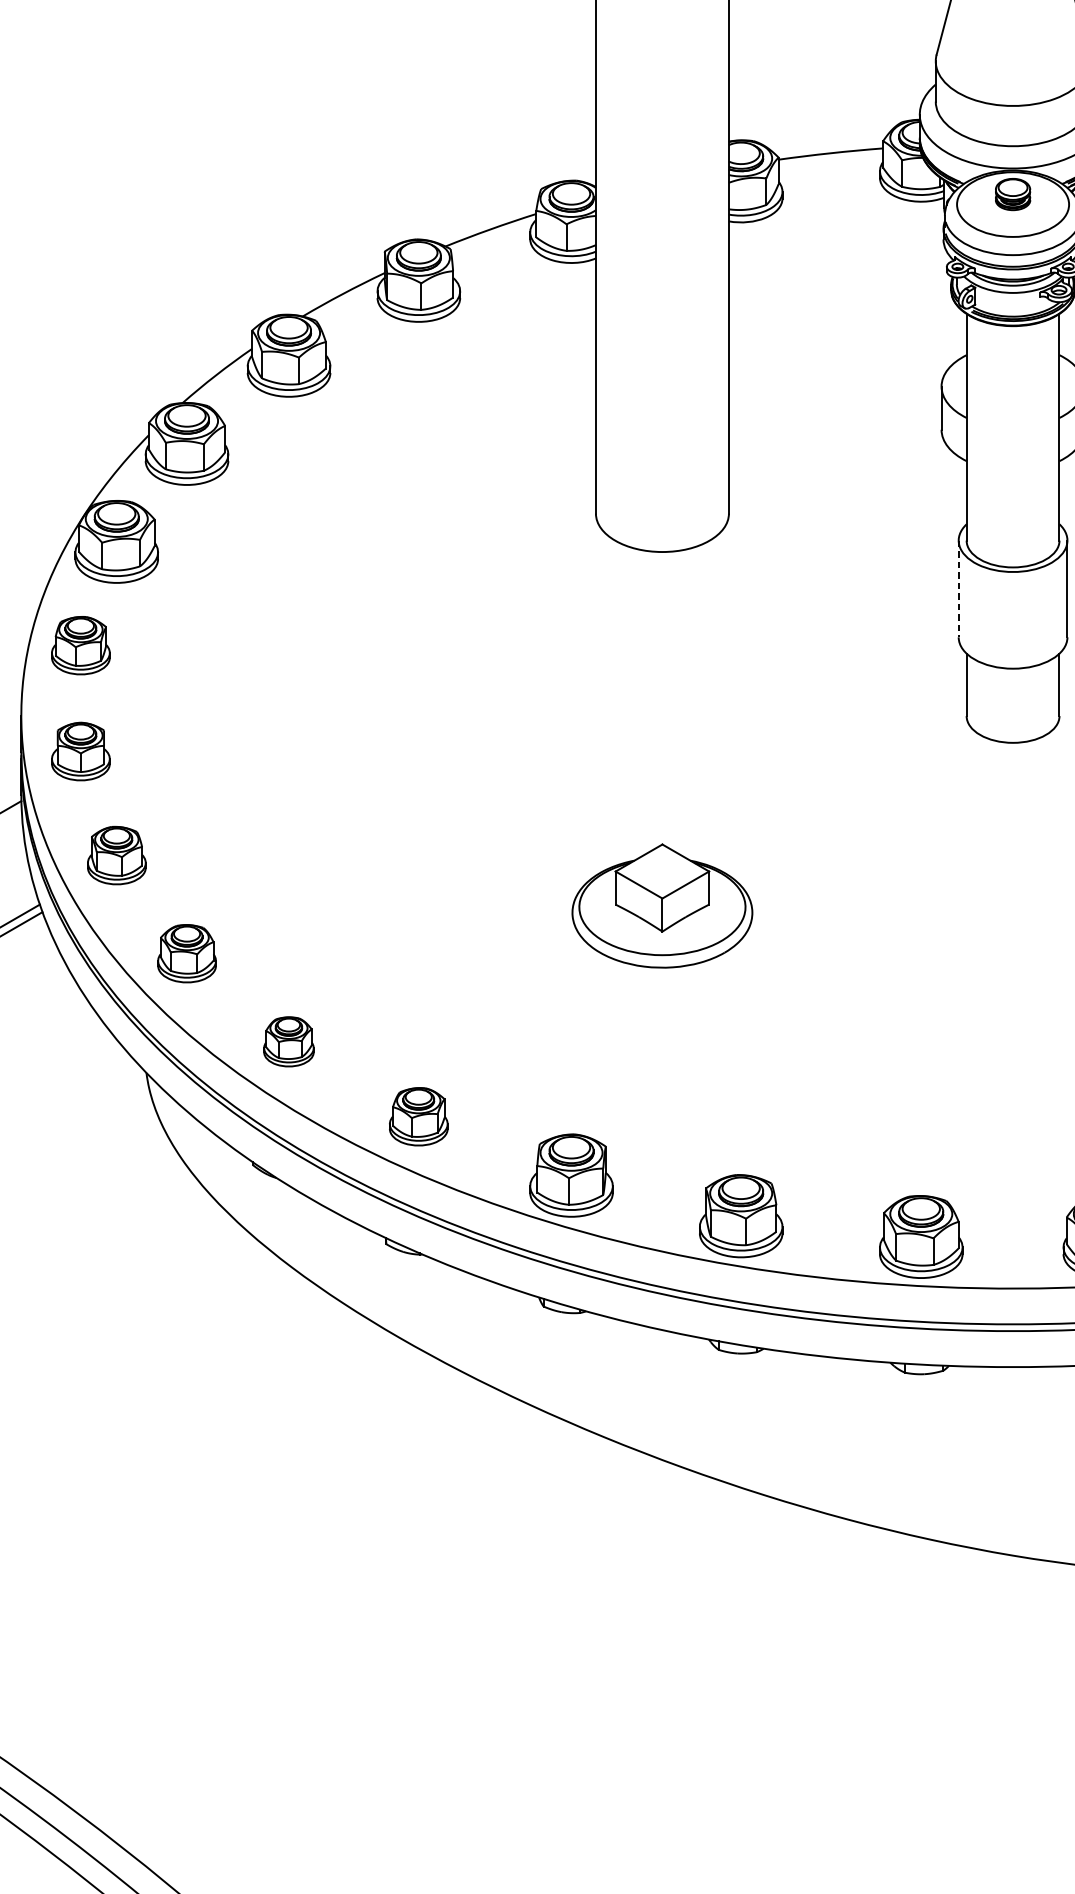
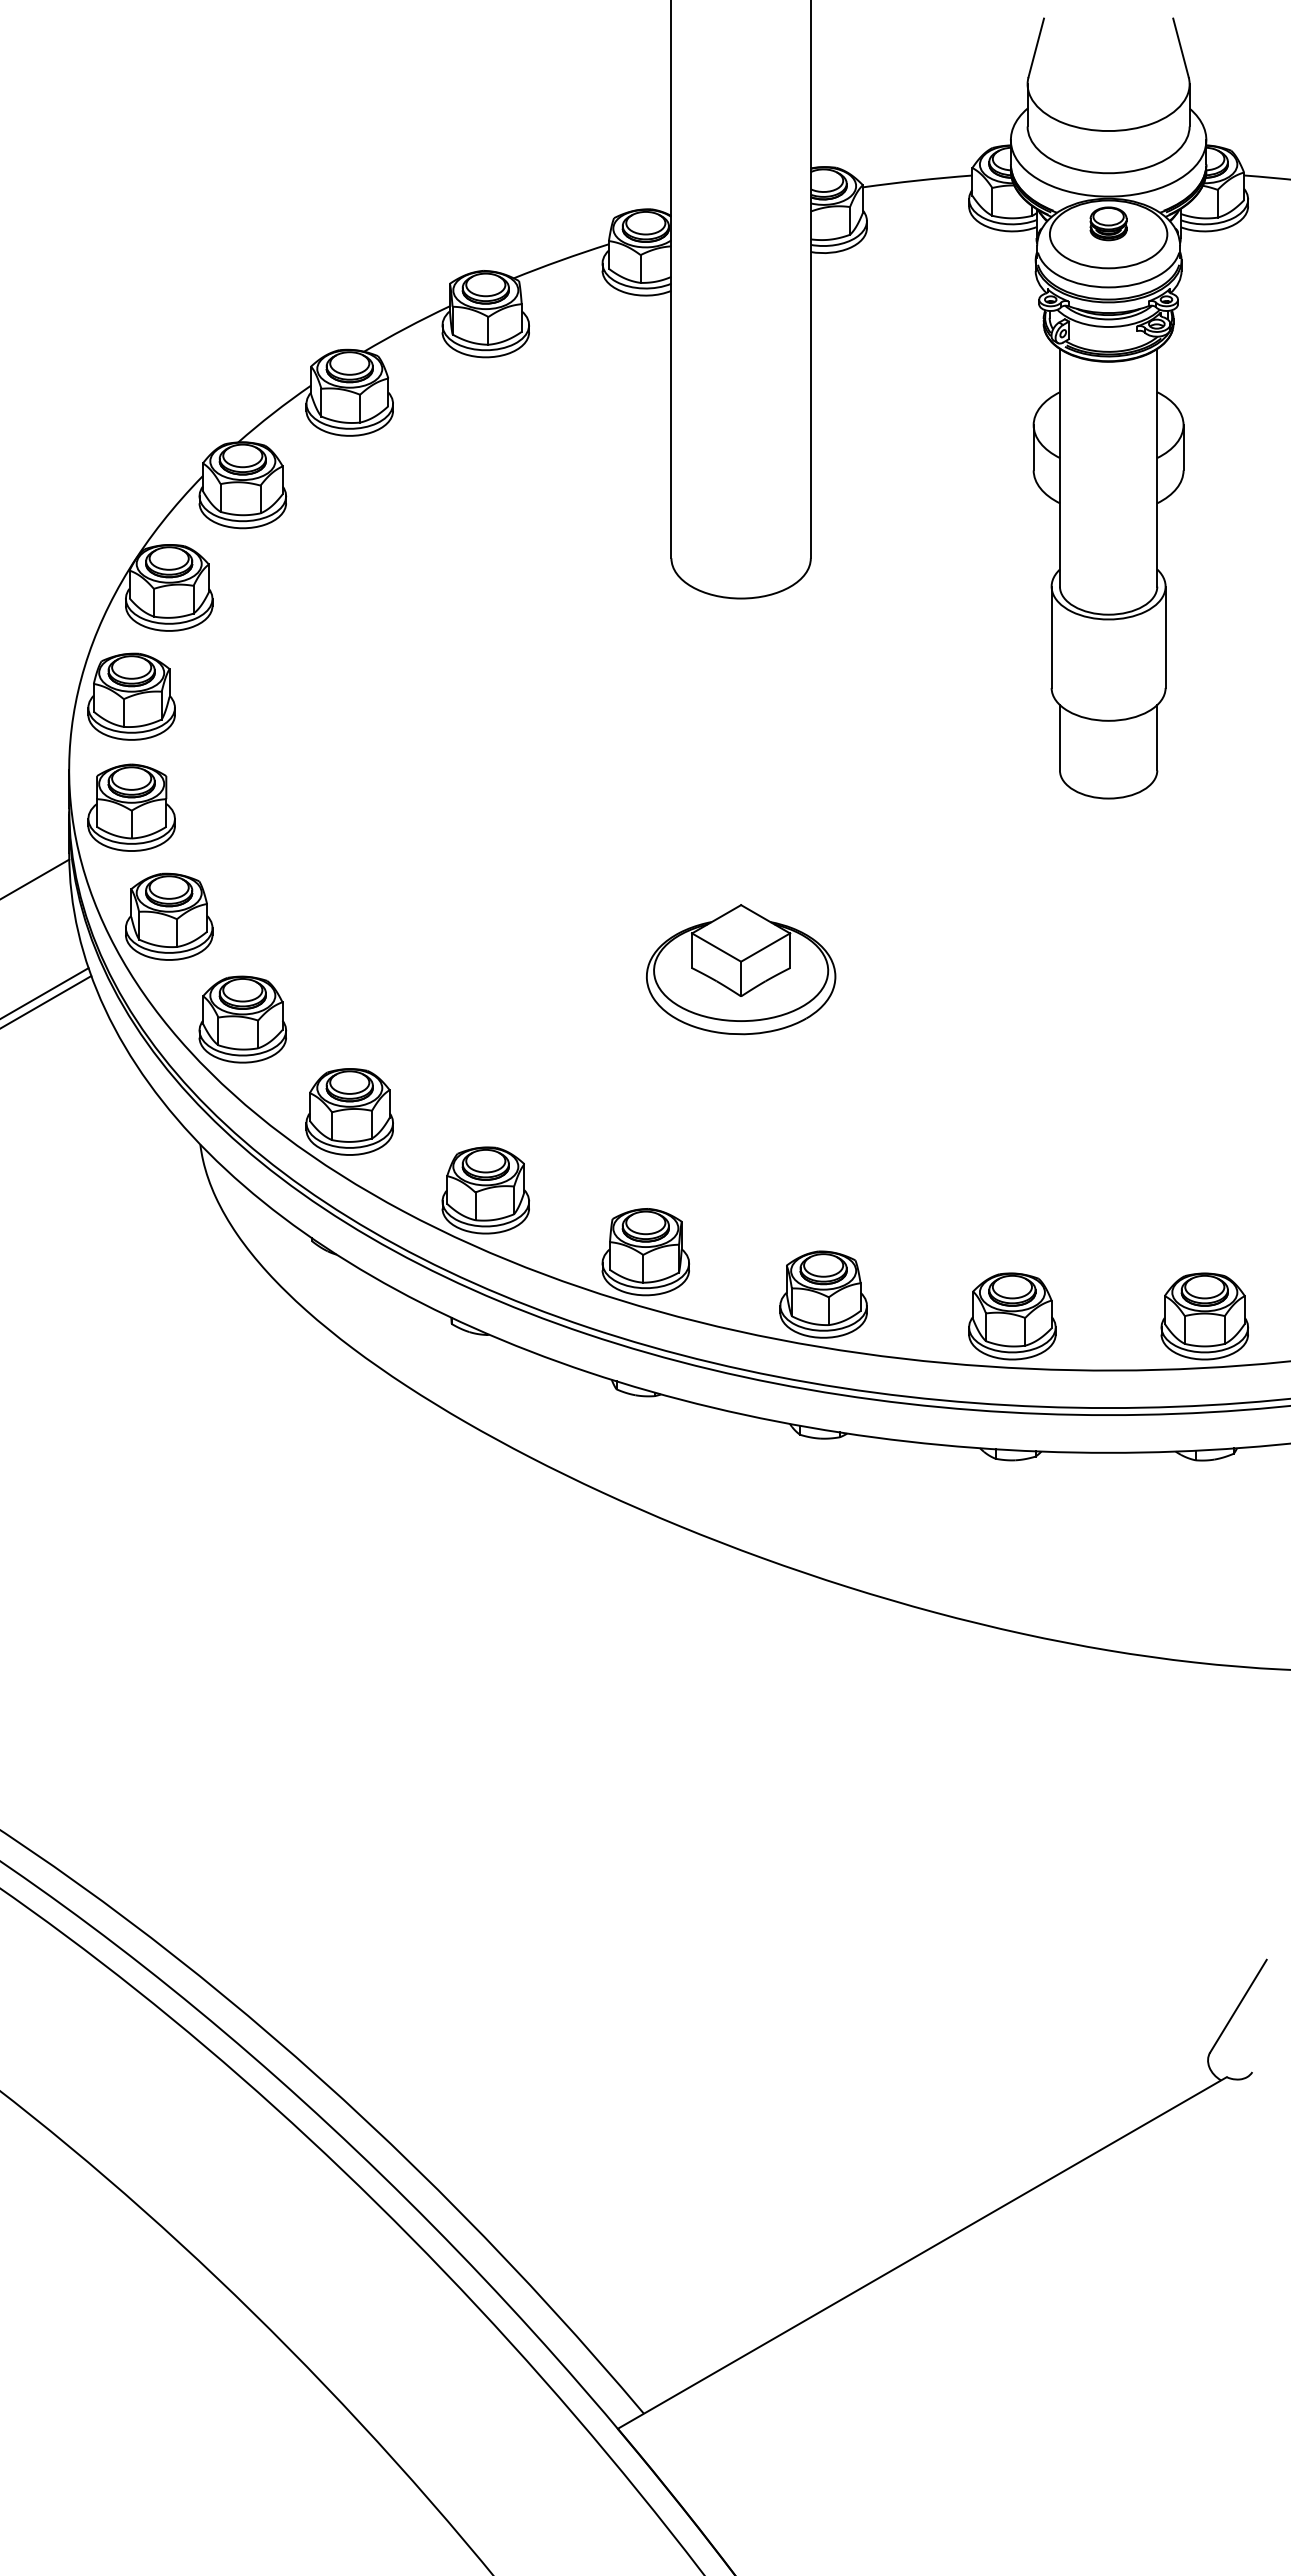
line: (958, 589) -> (1051, 637), dashed -> solid
part: (80, 645) -> (131, 696), size x1.43
part: (80, 751) -> (131, 807), size x1.43
part: (117, 855) -> (169, 916), size x1.43
part: (186, 953) -> (242, 1019), size x1.43
part: (288, 1041) -> (349, 1111), size x1.67
part: (418, 1116) -> (485, 1190), size x1.43

